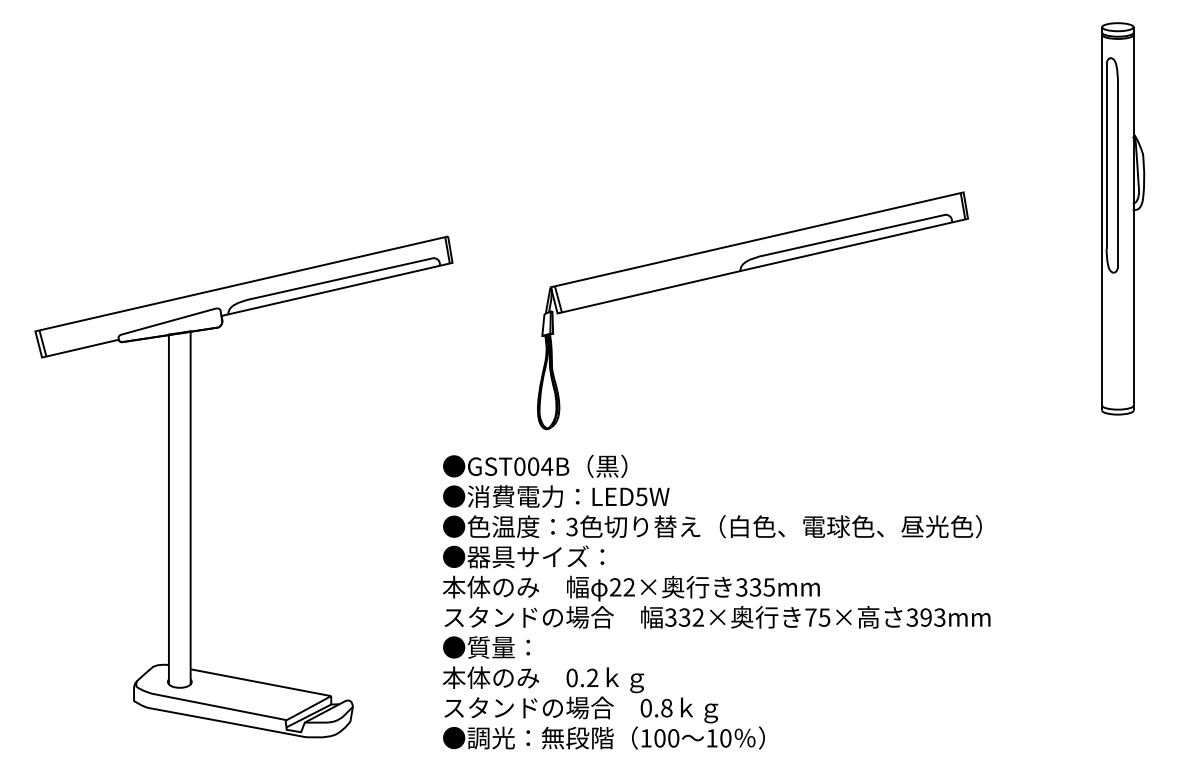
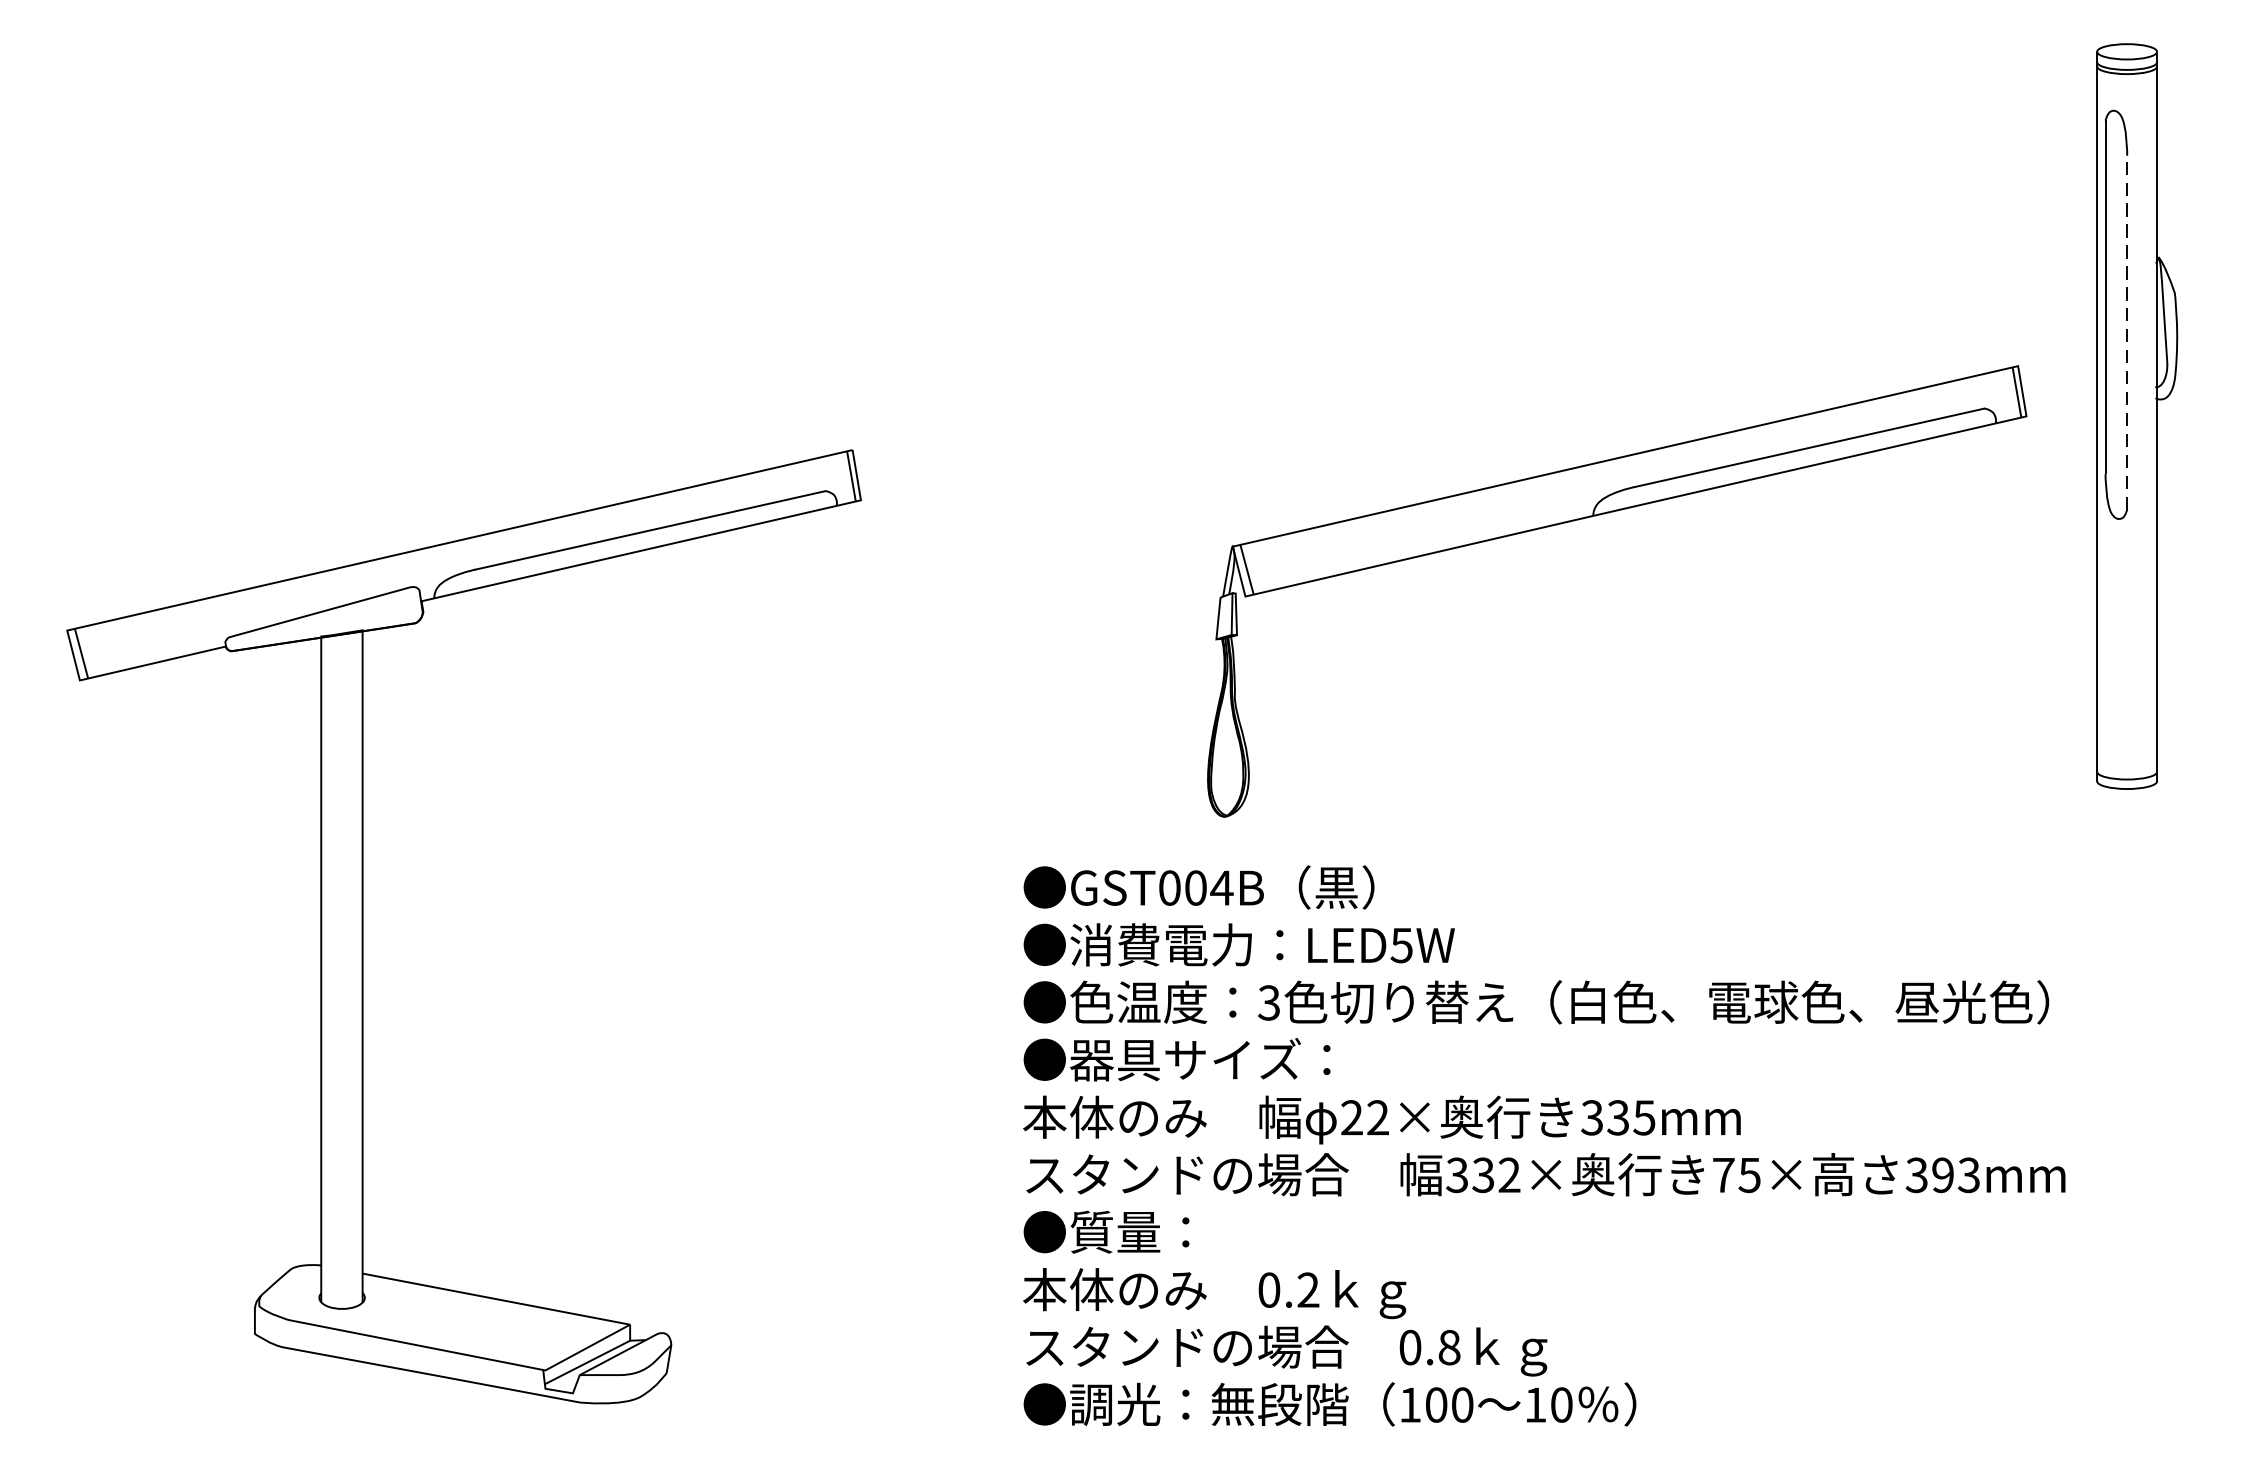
line: (1117, 174) -> (2126, 332), solid -> dashed
part: (744, 271) -> (1601, 516), moved
text: (716, 601) -> (1544, 1144), moved

